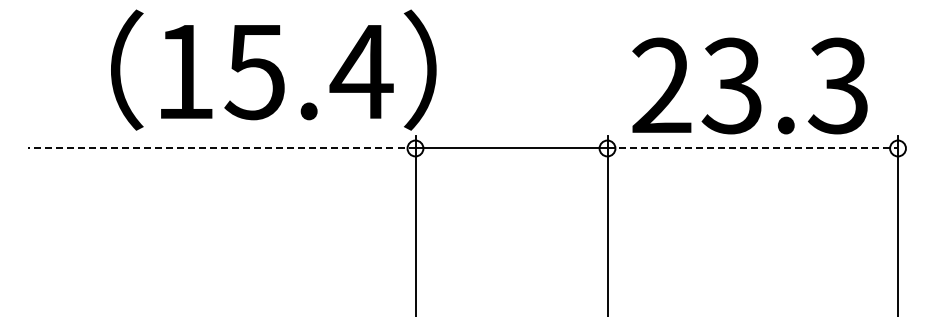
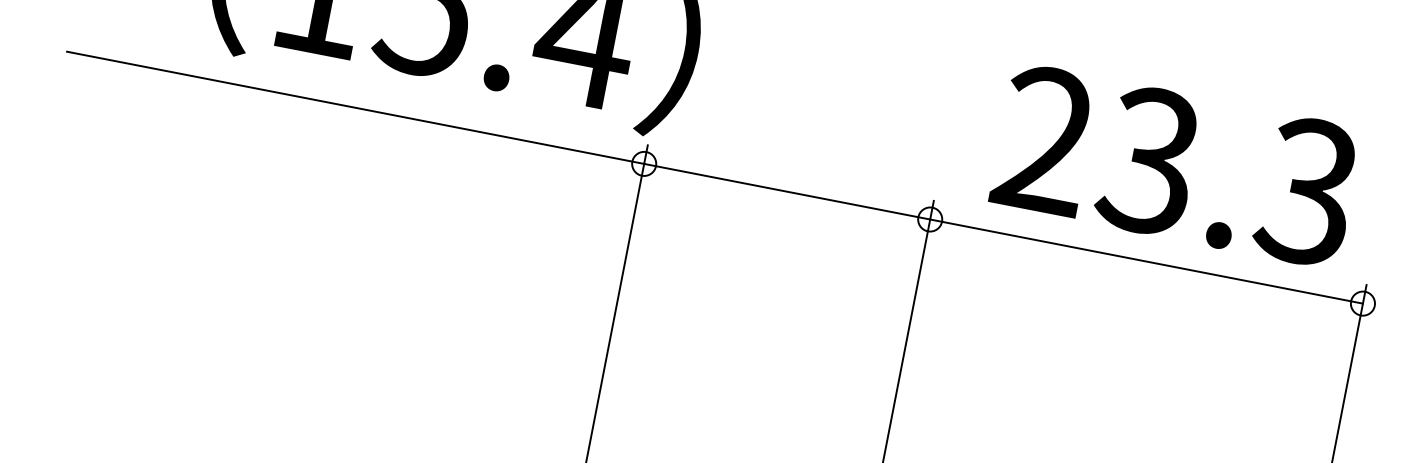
text: (749, 85) -> (1175, 165), moved
line: (221, 148) -> (355, 107), dashed -> solid
line: (753, 148) -> (1147, 261), dashed -> solid

